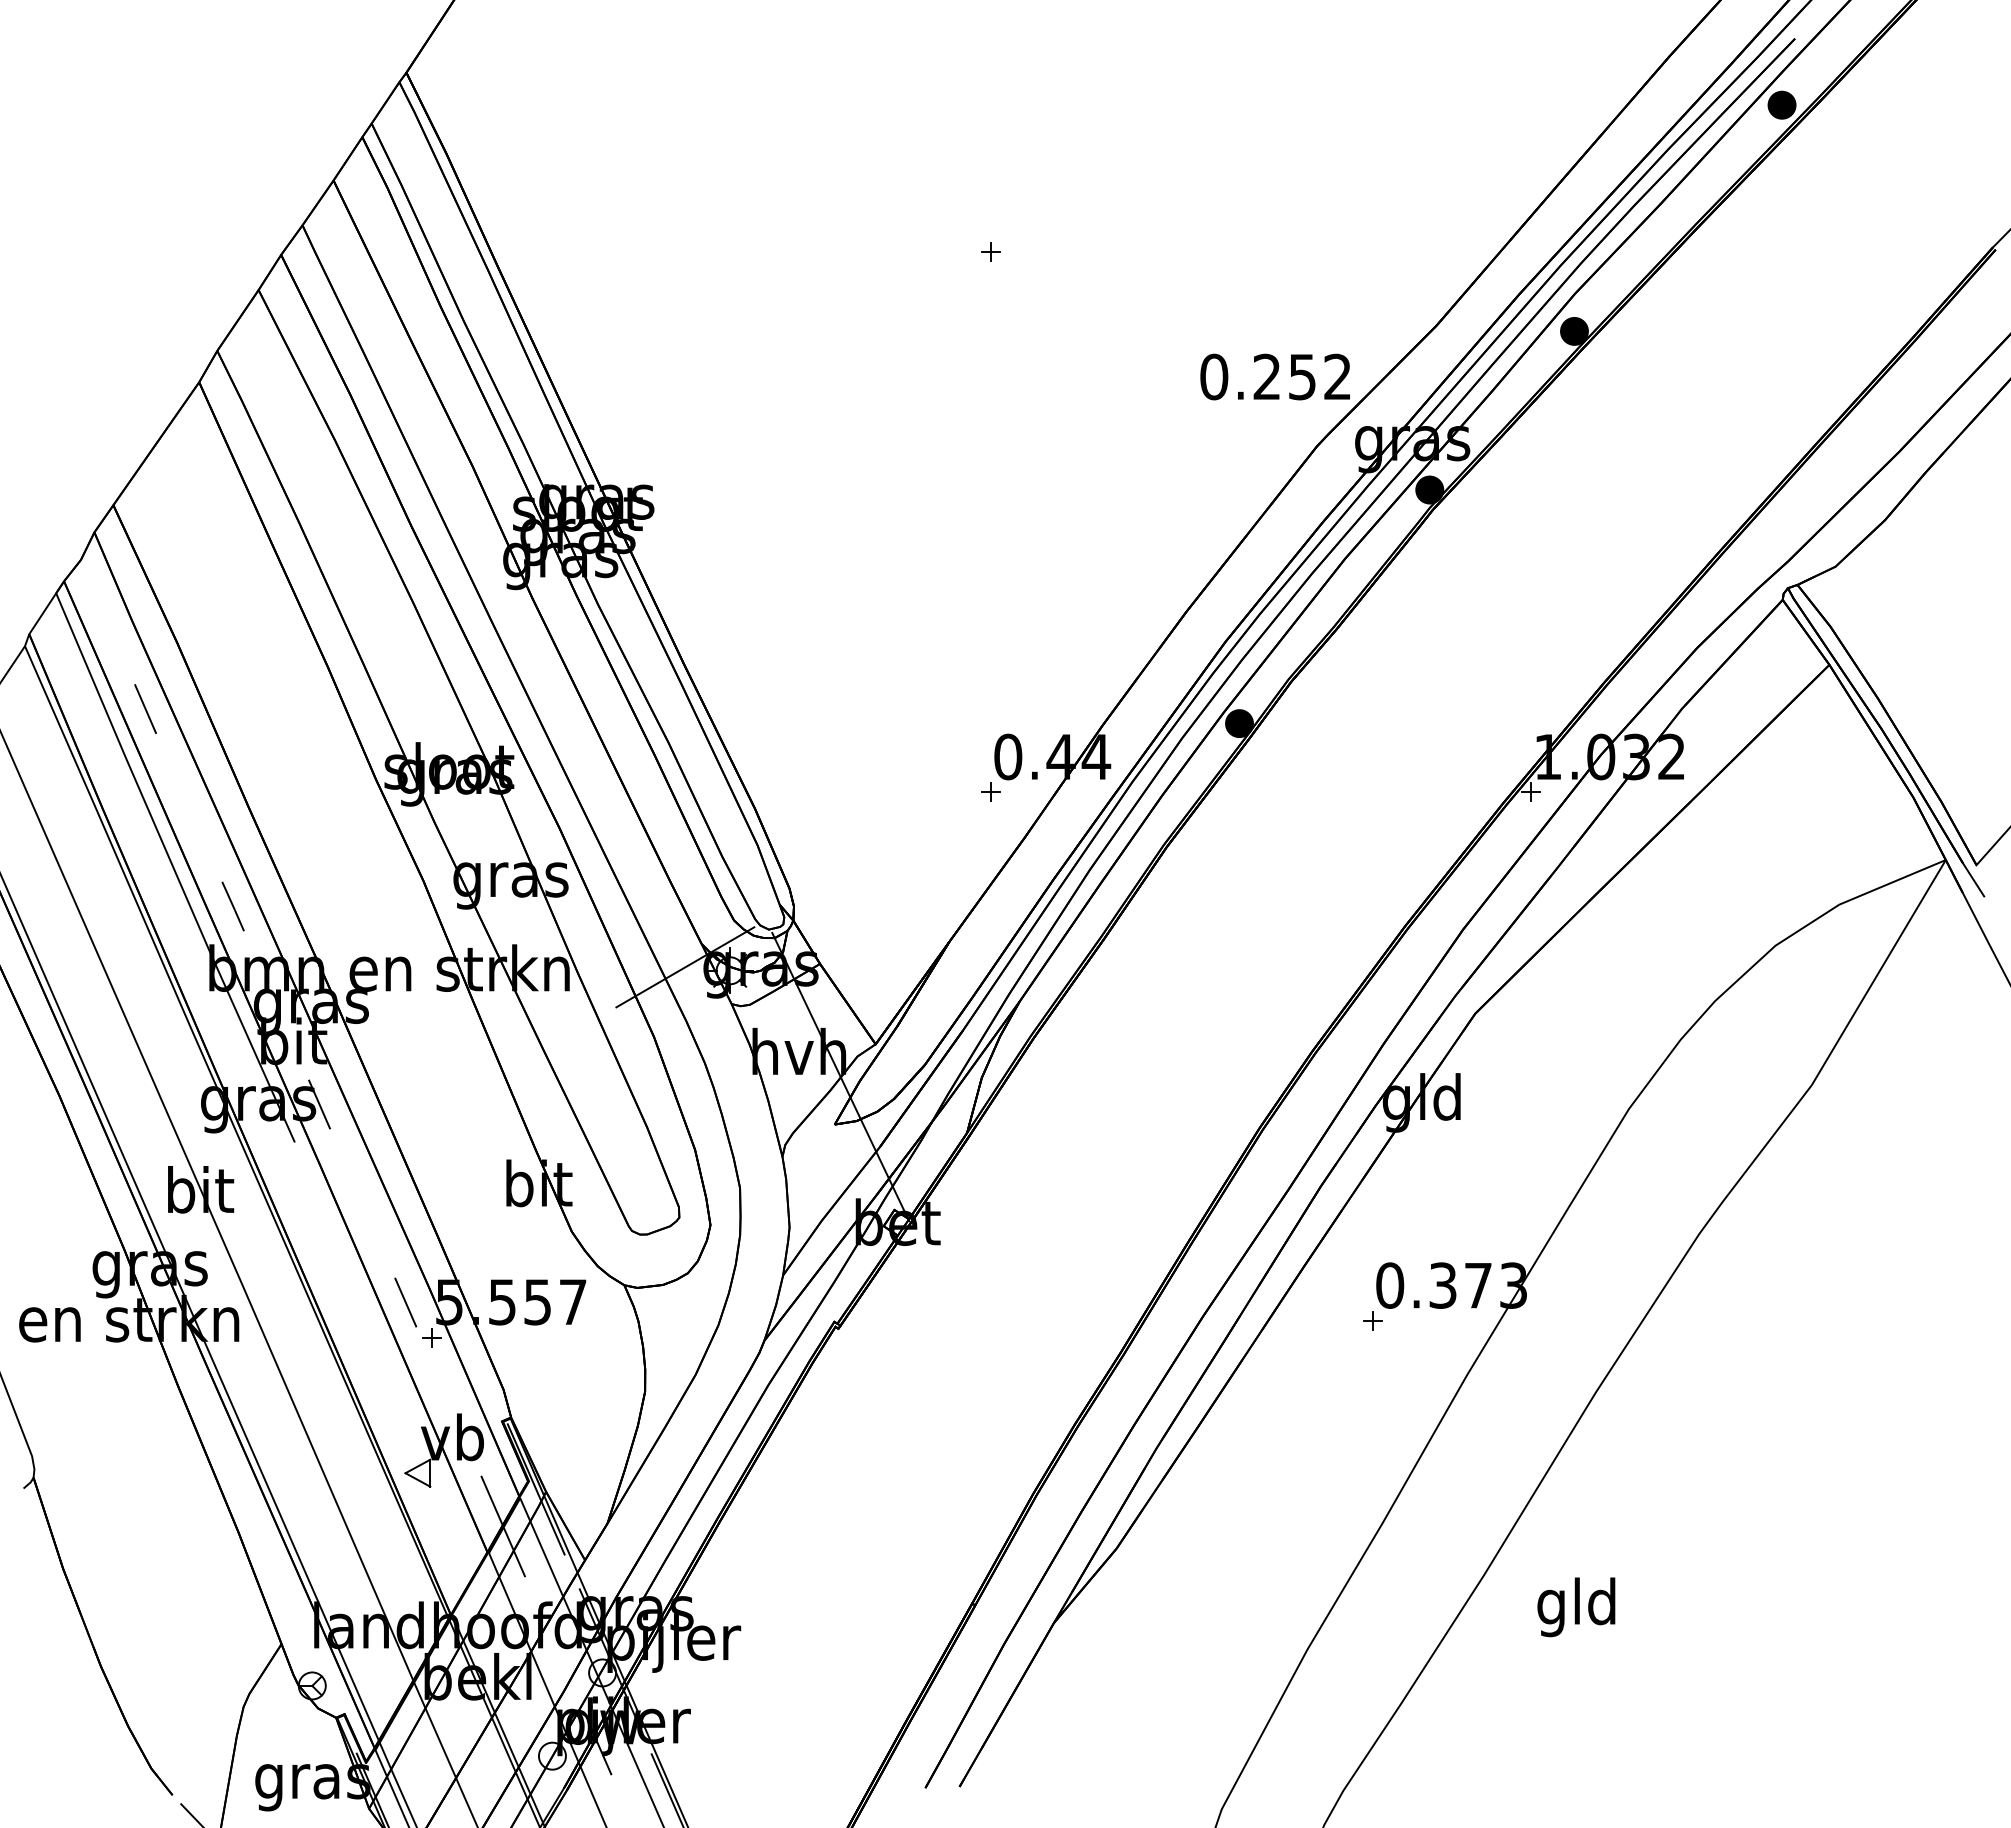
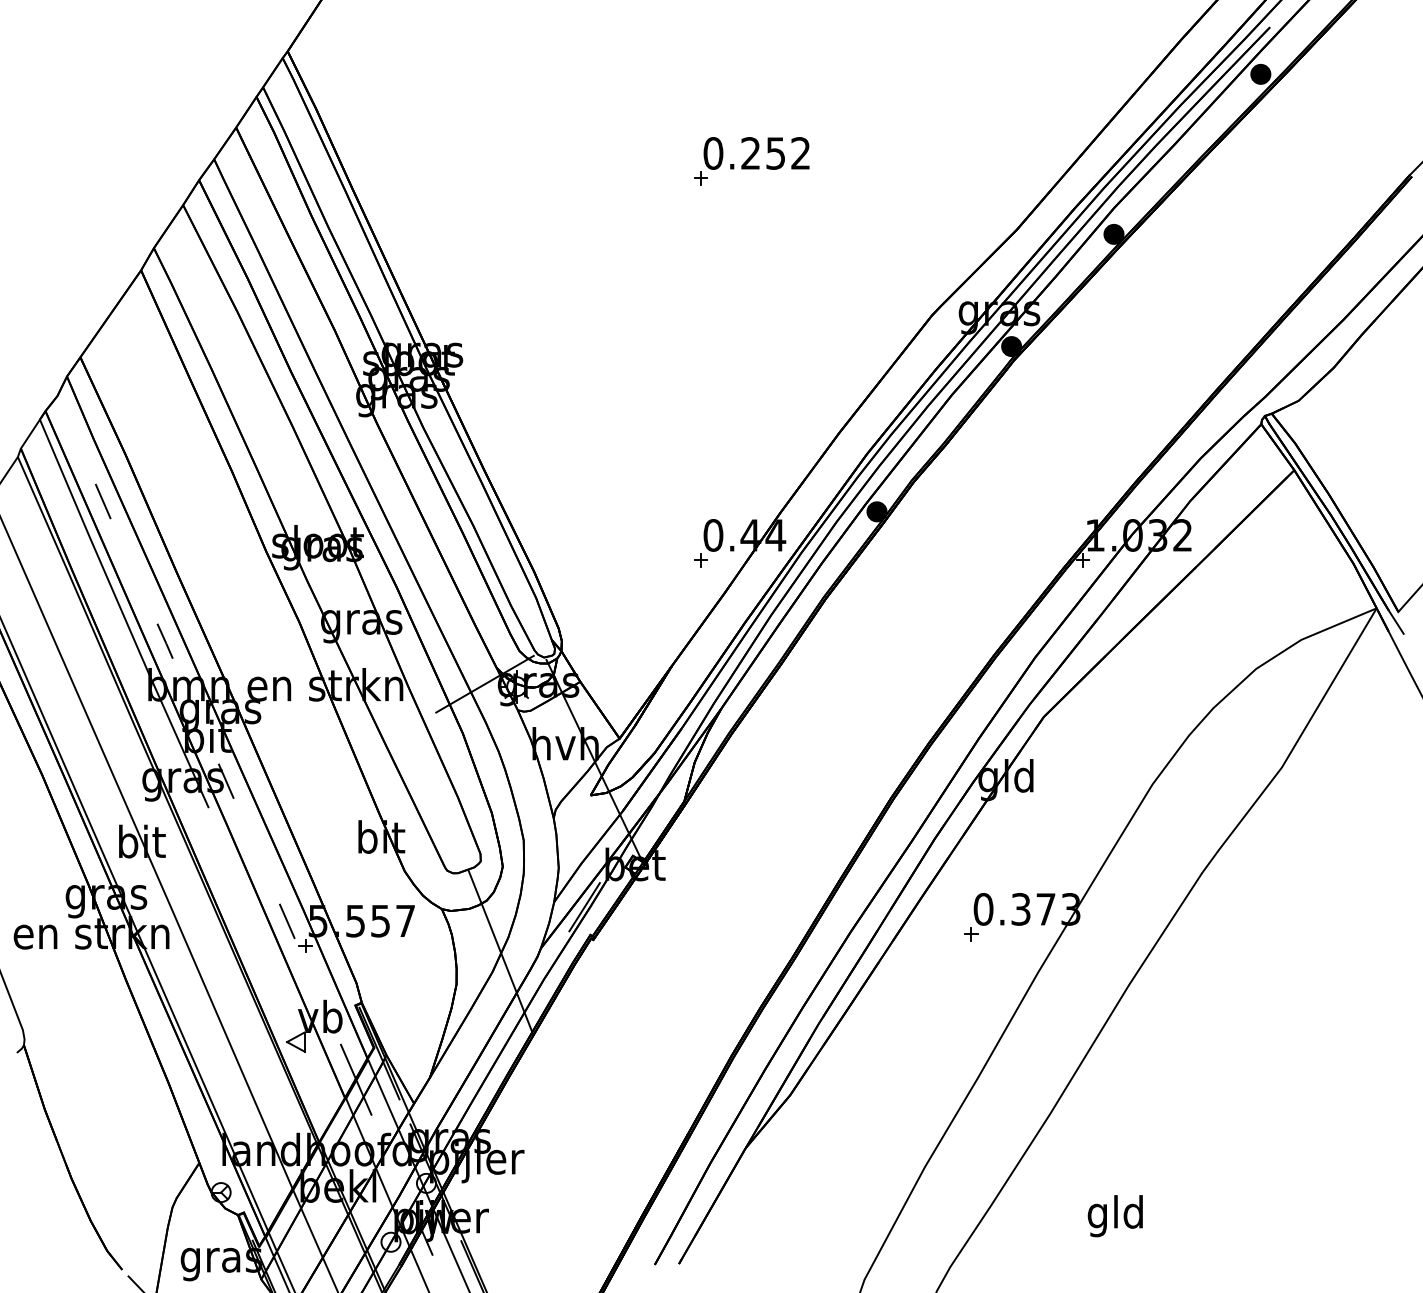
text: (1274, 376) -> (756, 153), moved
line: (825, 1282) -> (584, 907), added
line: (707, 1345) -> (500, 951), added
text: (1576, 1607) -> (1115, 1216), moved

